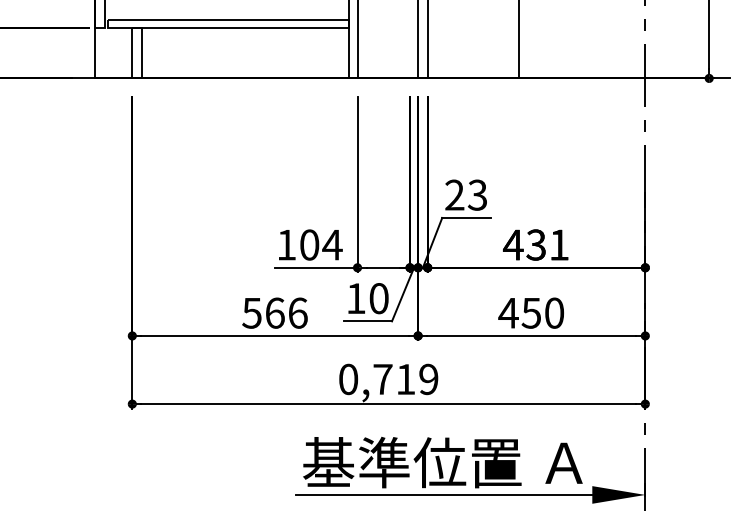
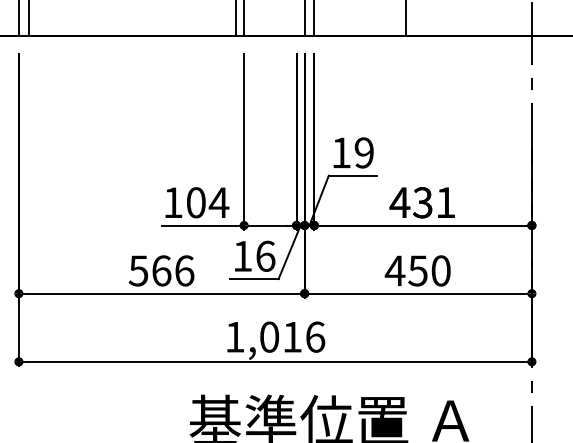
text: (466, 194) -> (353, 152), 23 -> 19
text: (378, 298) -> (265, 256), 10 -> 16
text: (388, 379) -> (275, 337), 0,719 -> 1,016

